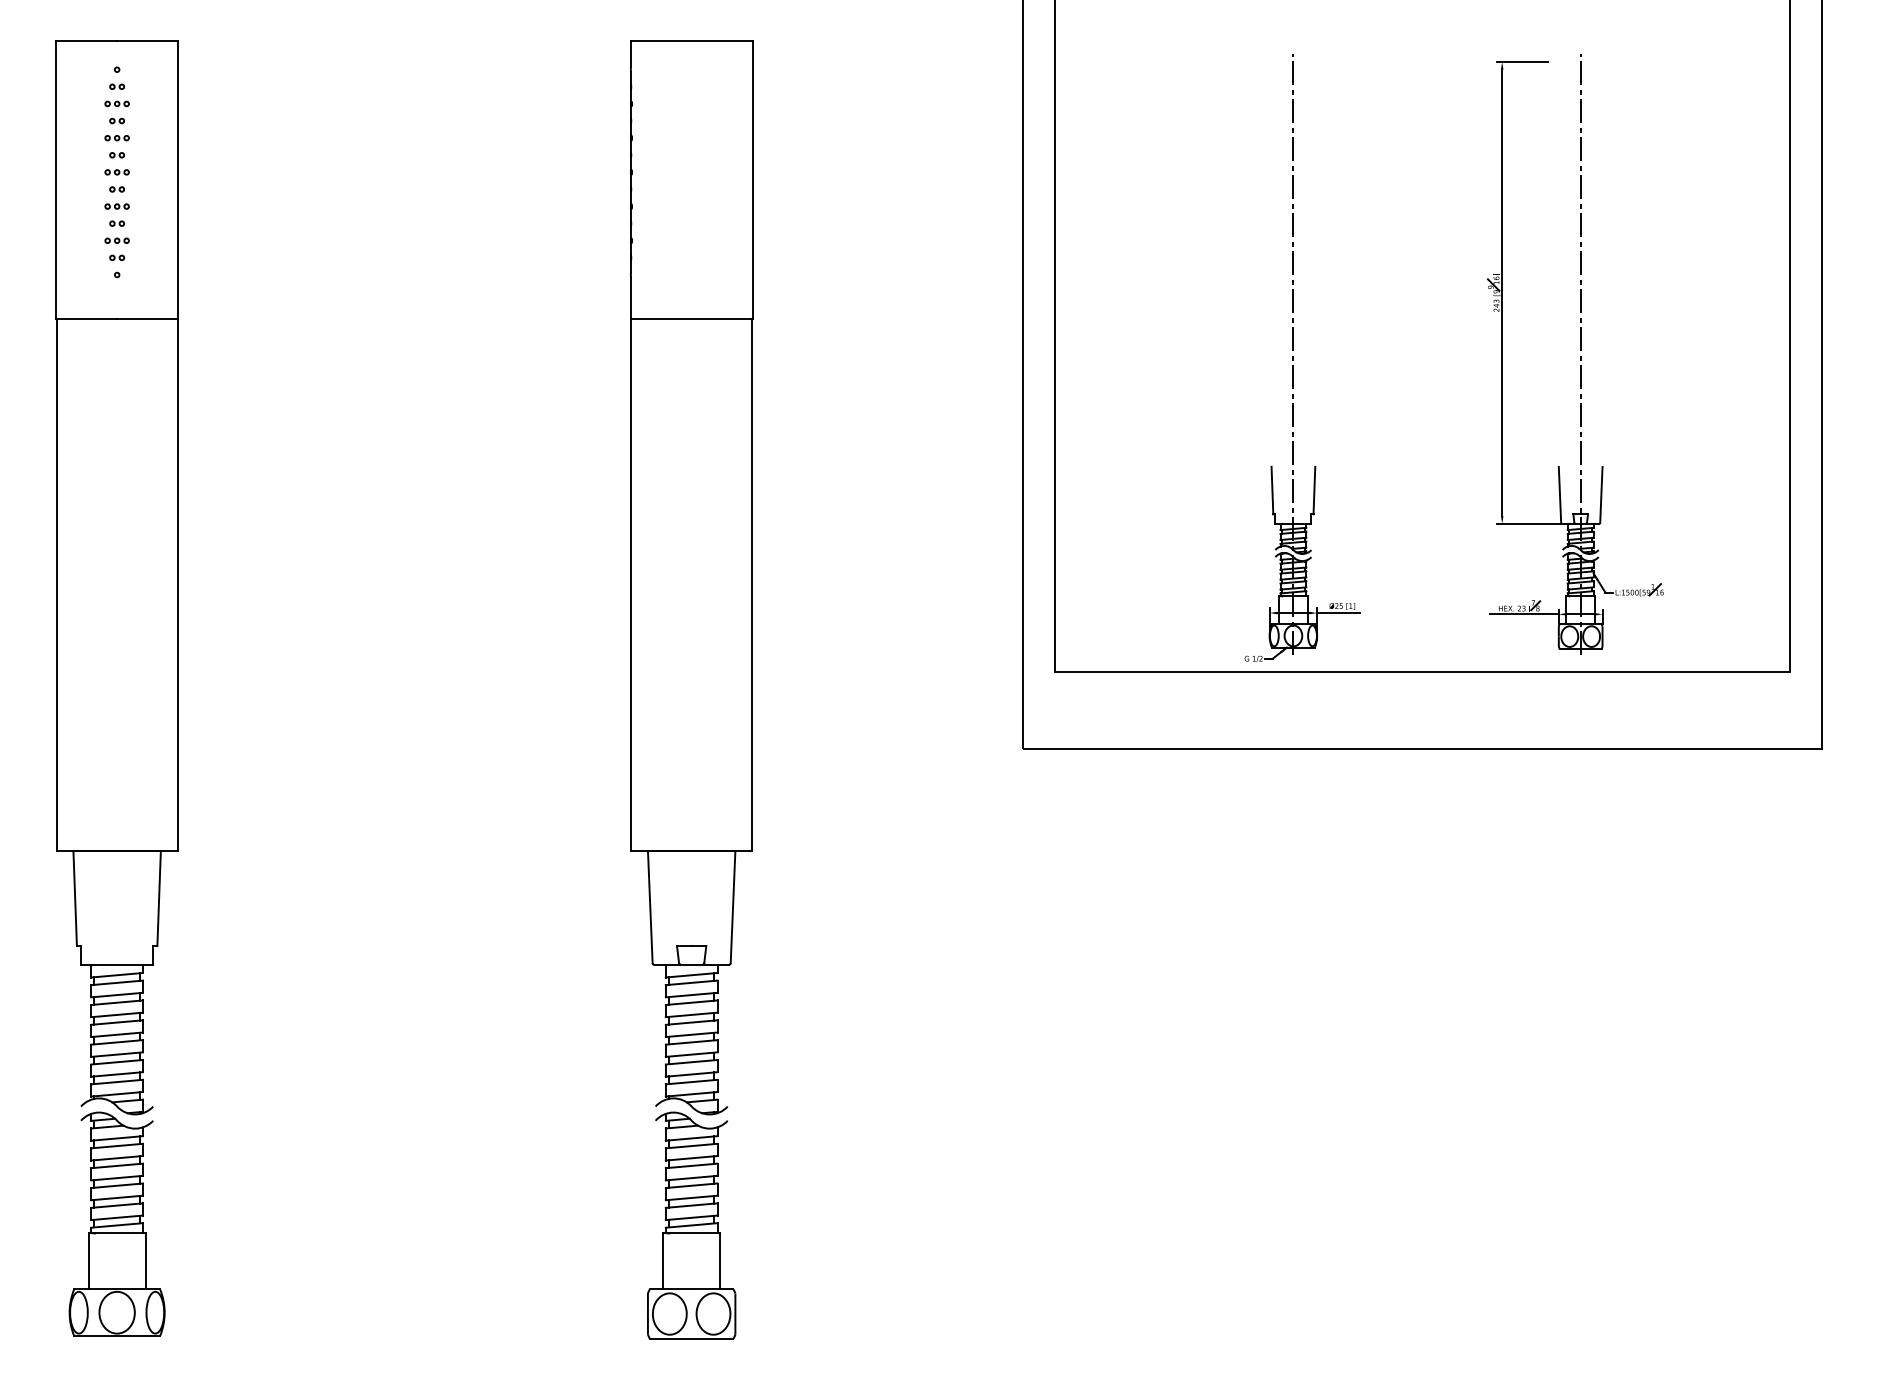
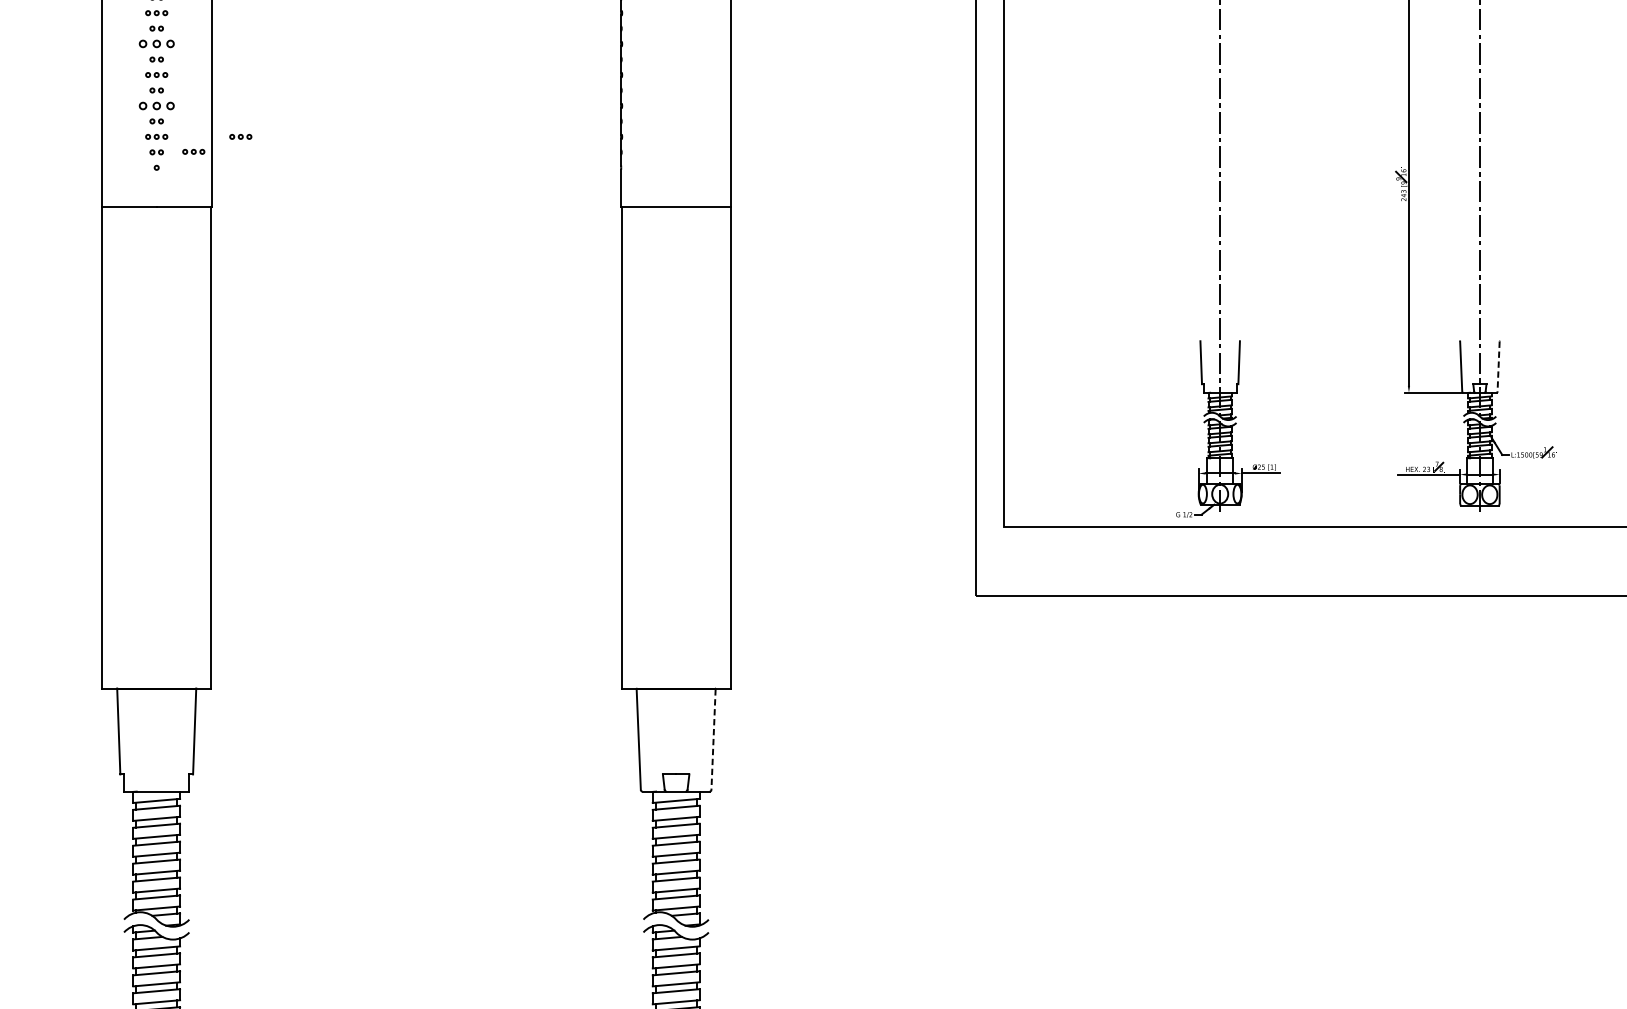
part: (116, 138) -> (156, 44), size x1.6
part: (116, 206) -> (156, 105), size x1.6
part: (209, 240) -> (240, 136), added
part: (157, 257) -> (193, 152), added
line: (1601, 495) -> (1498, 367), solid -> dashed
line: (733, 907) -> (713, 739), solid -> dashed

